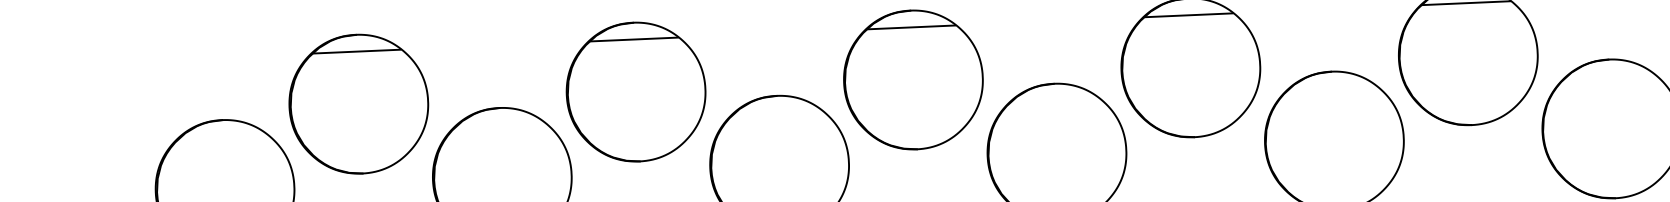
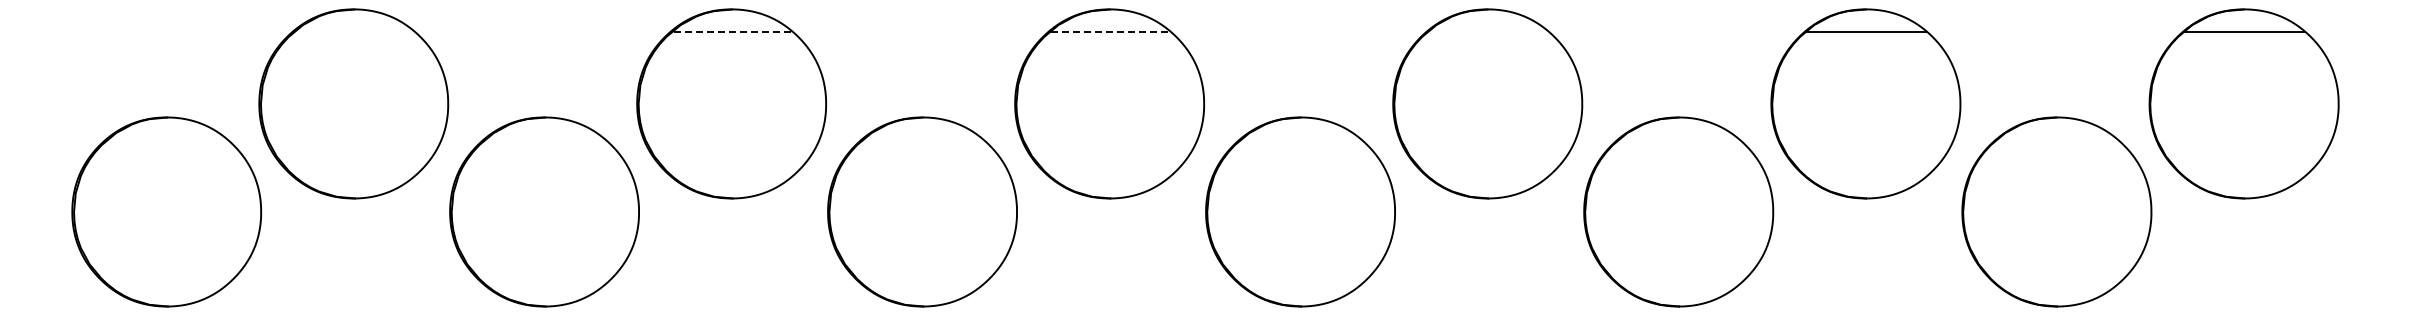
line: (1189, 15) -> (1488, 32), removed
line: (911, 27) -> (1110, 32), solid -> dashed
line: (635, 39) -> (733, 32), solid -> dashed
line: (357, 51) -> (354, 32), removed

